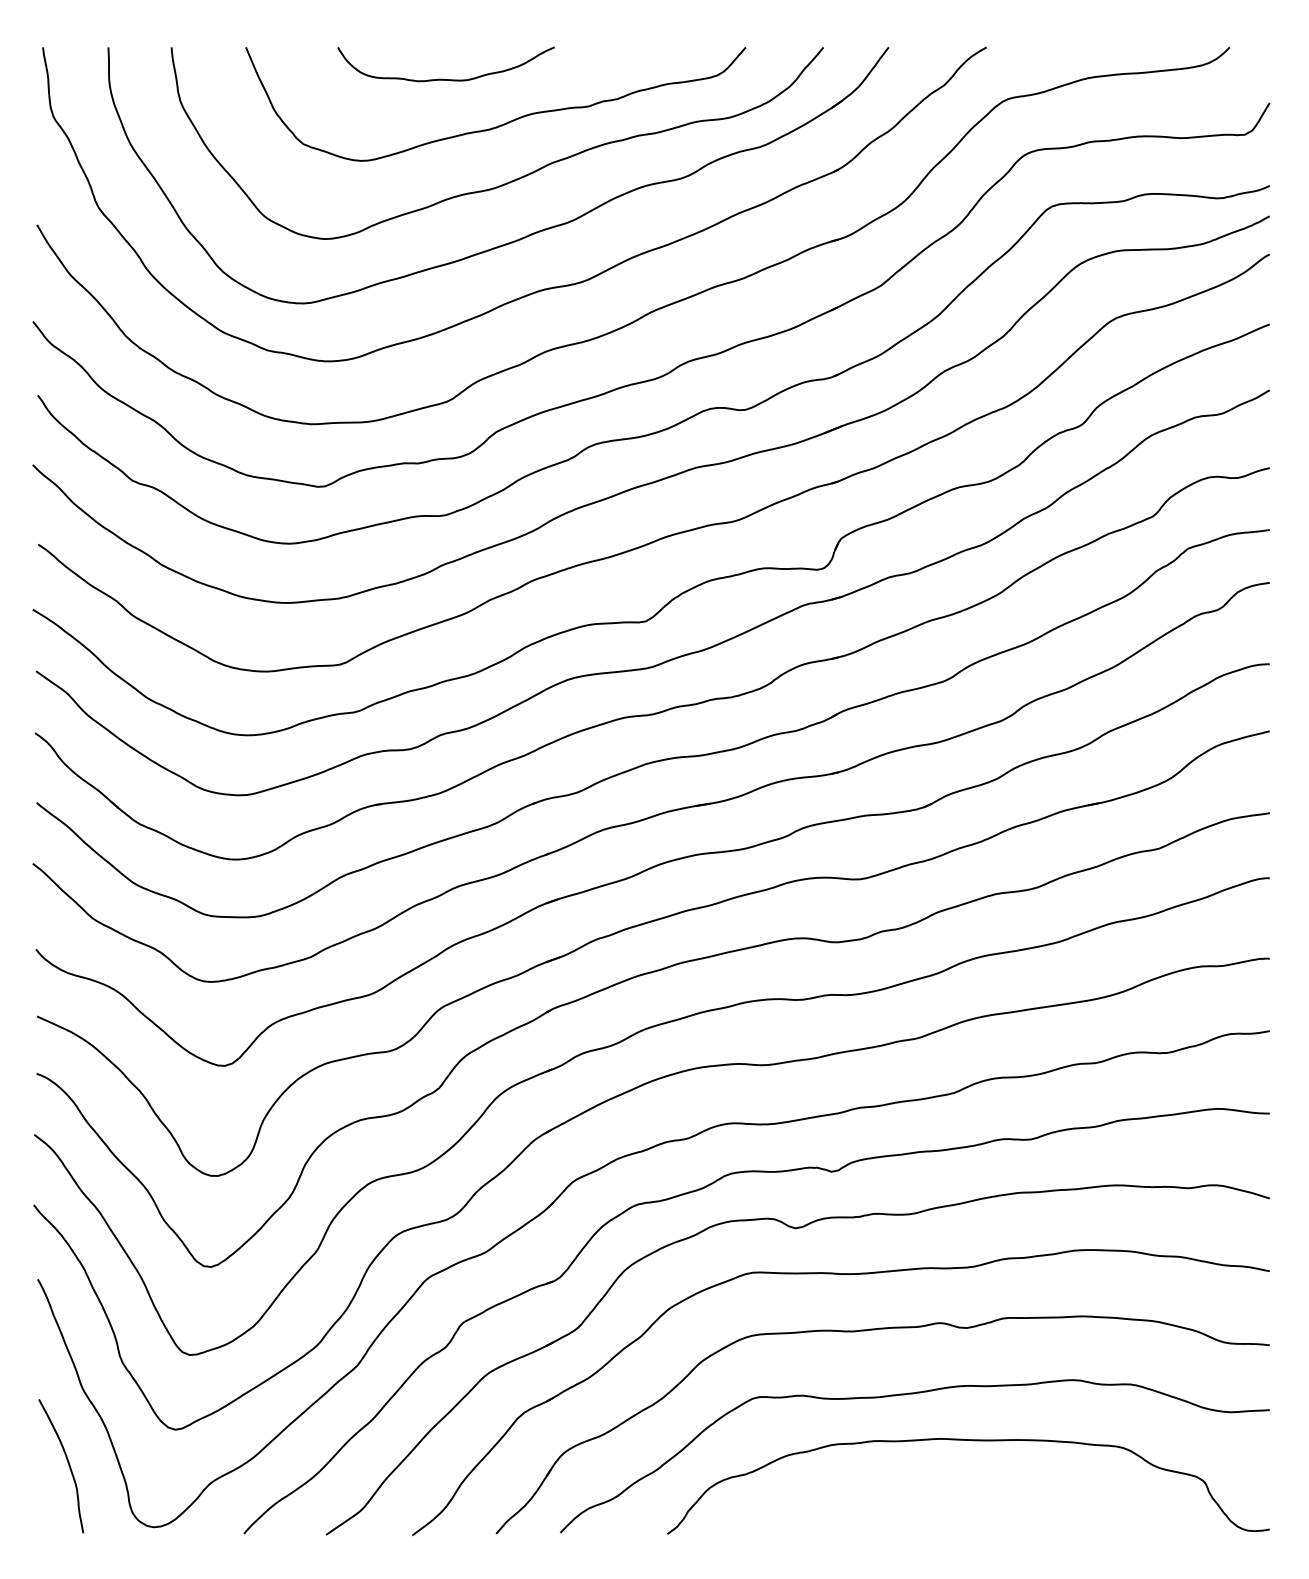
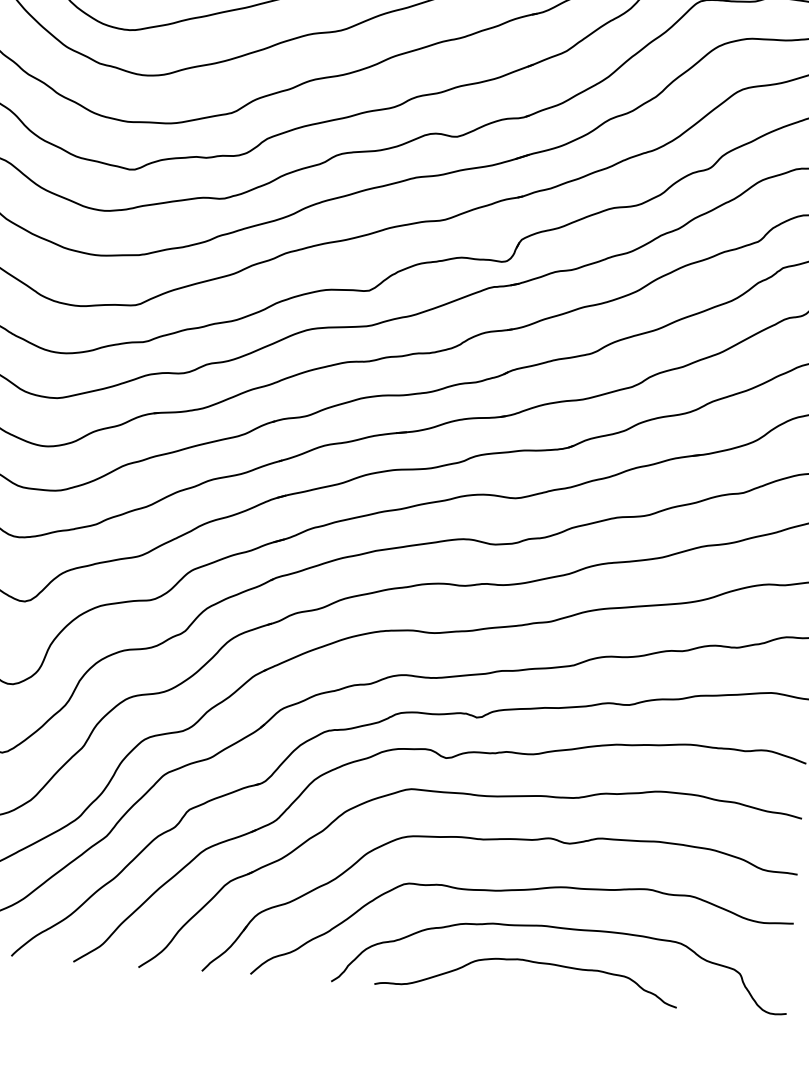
curve: (929, 1488) -> (531, 962), added

